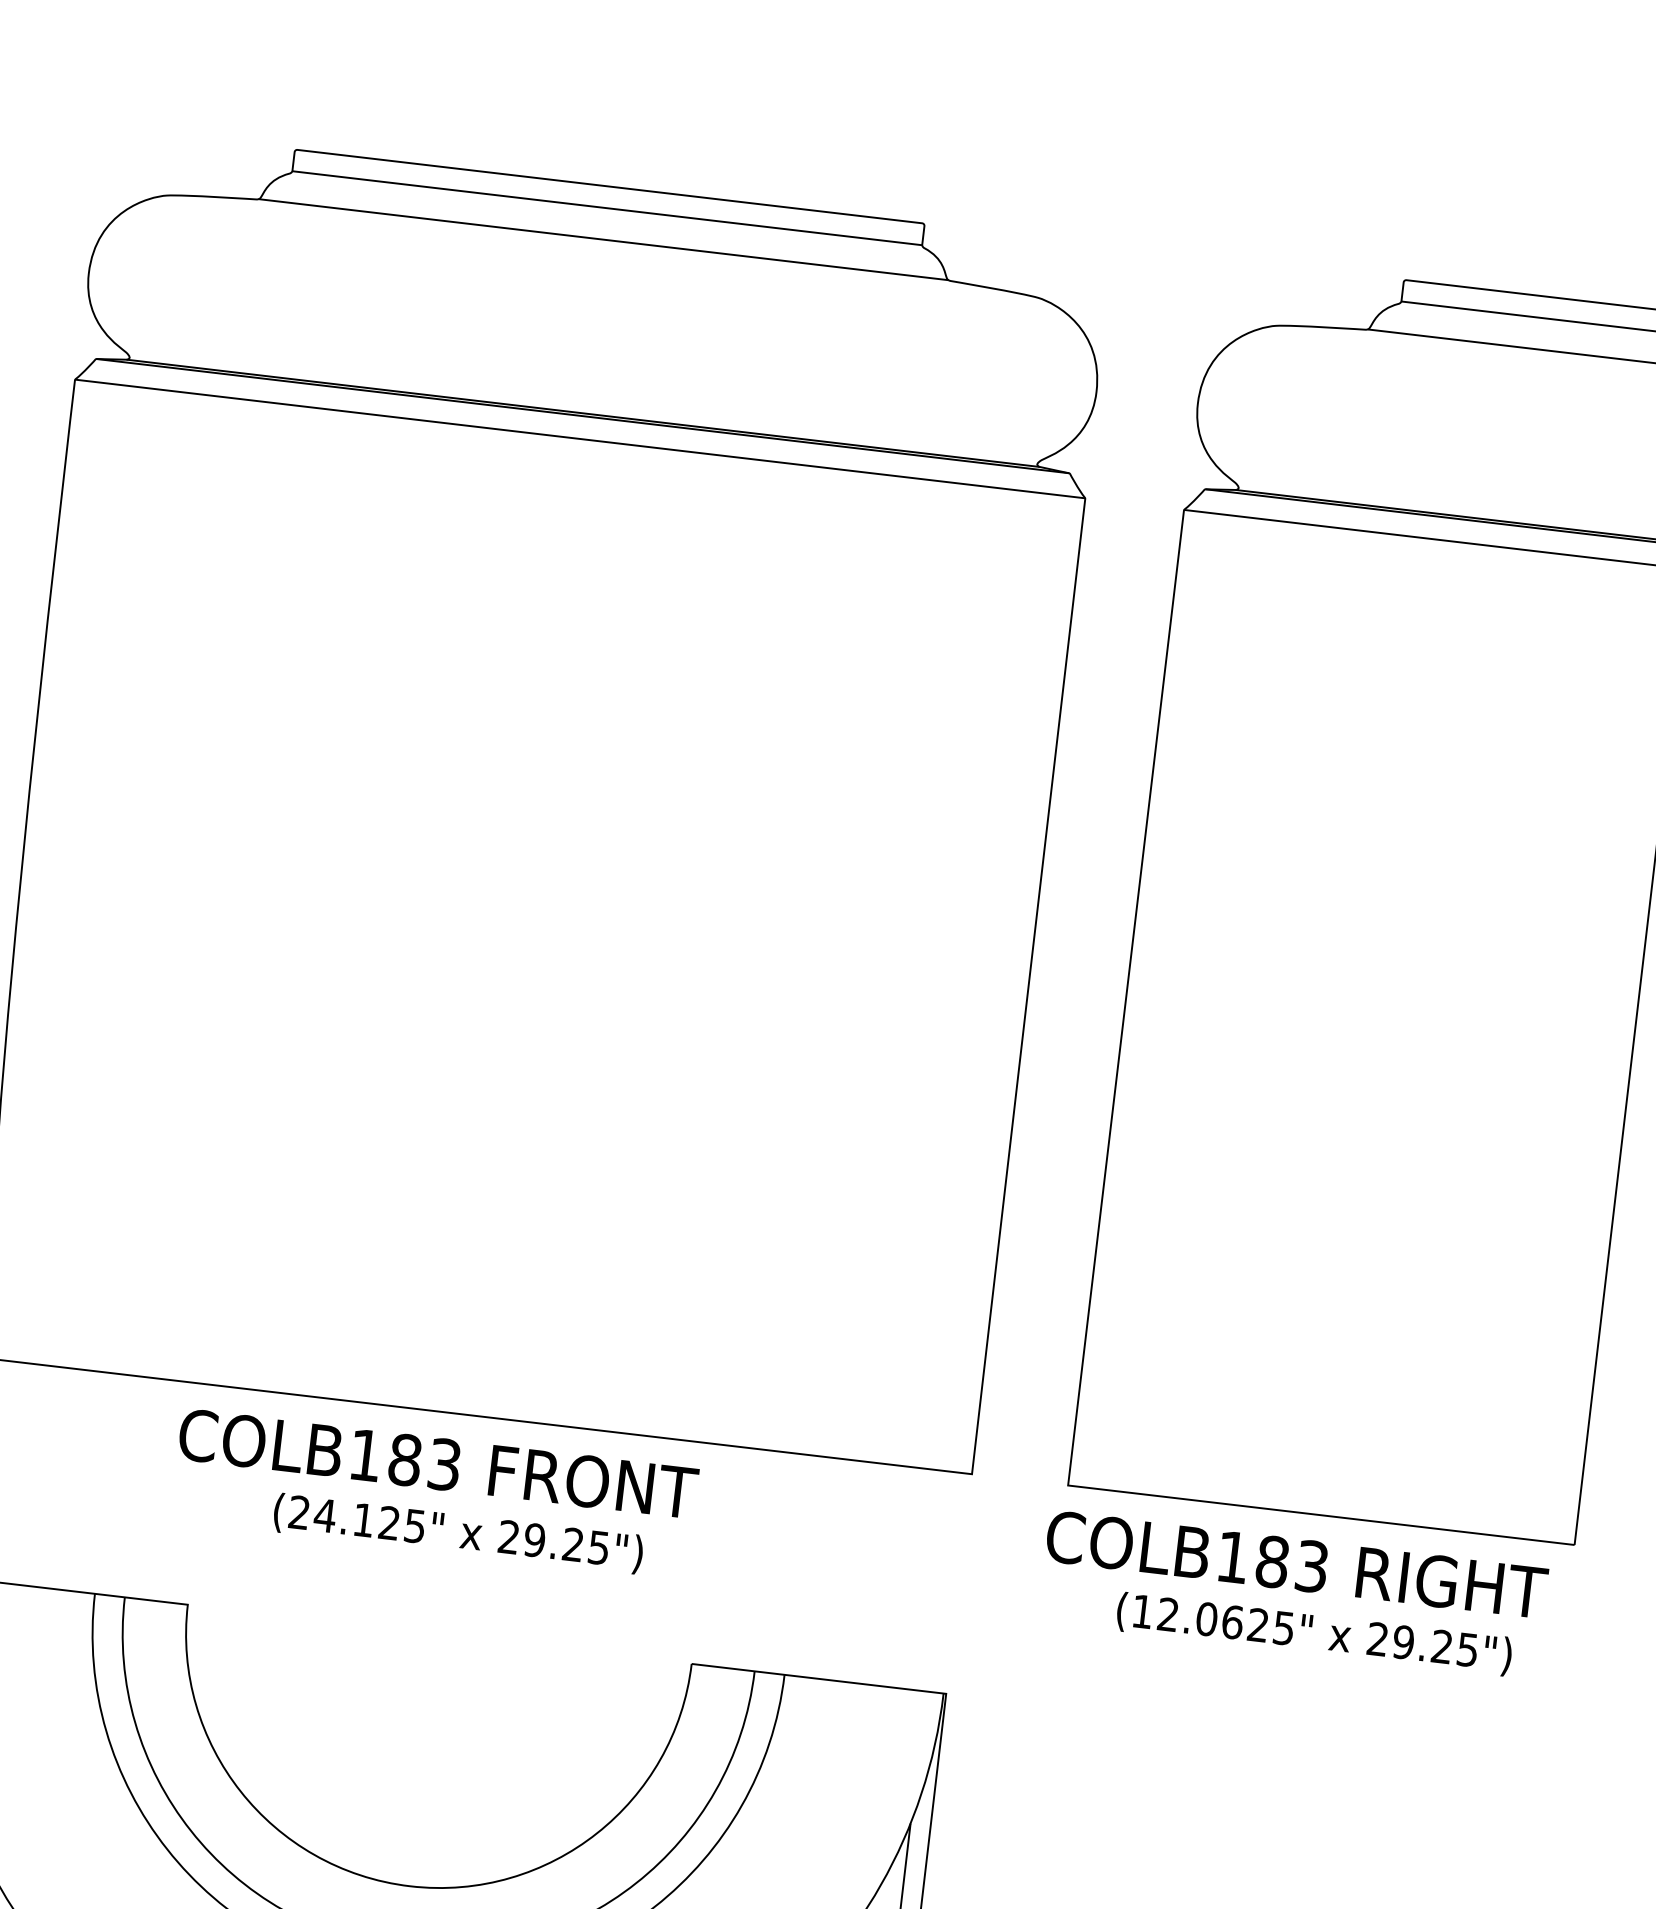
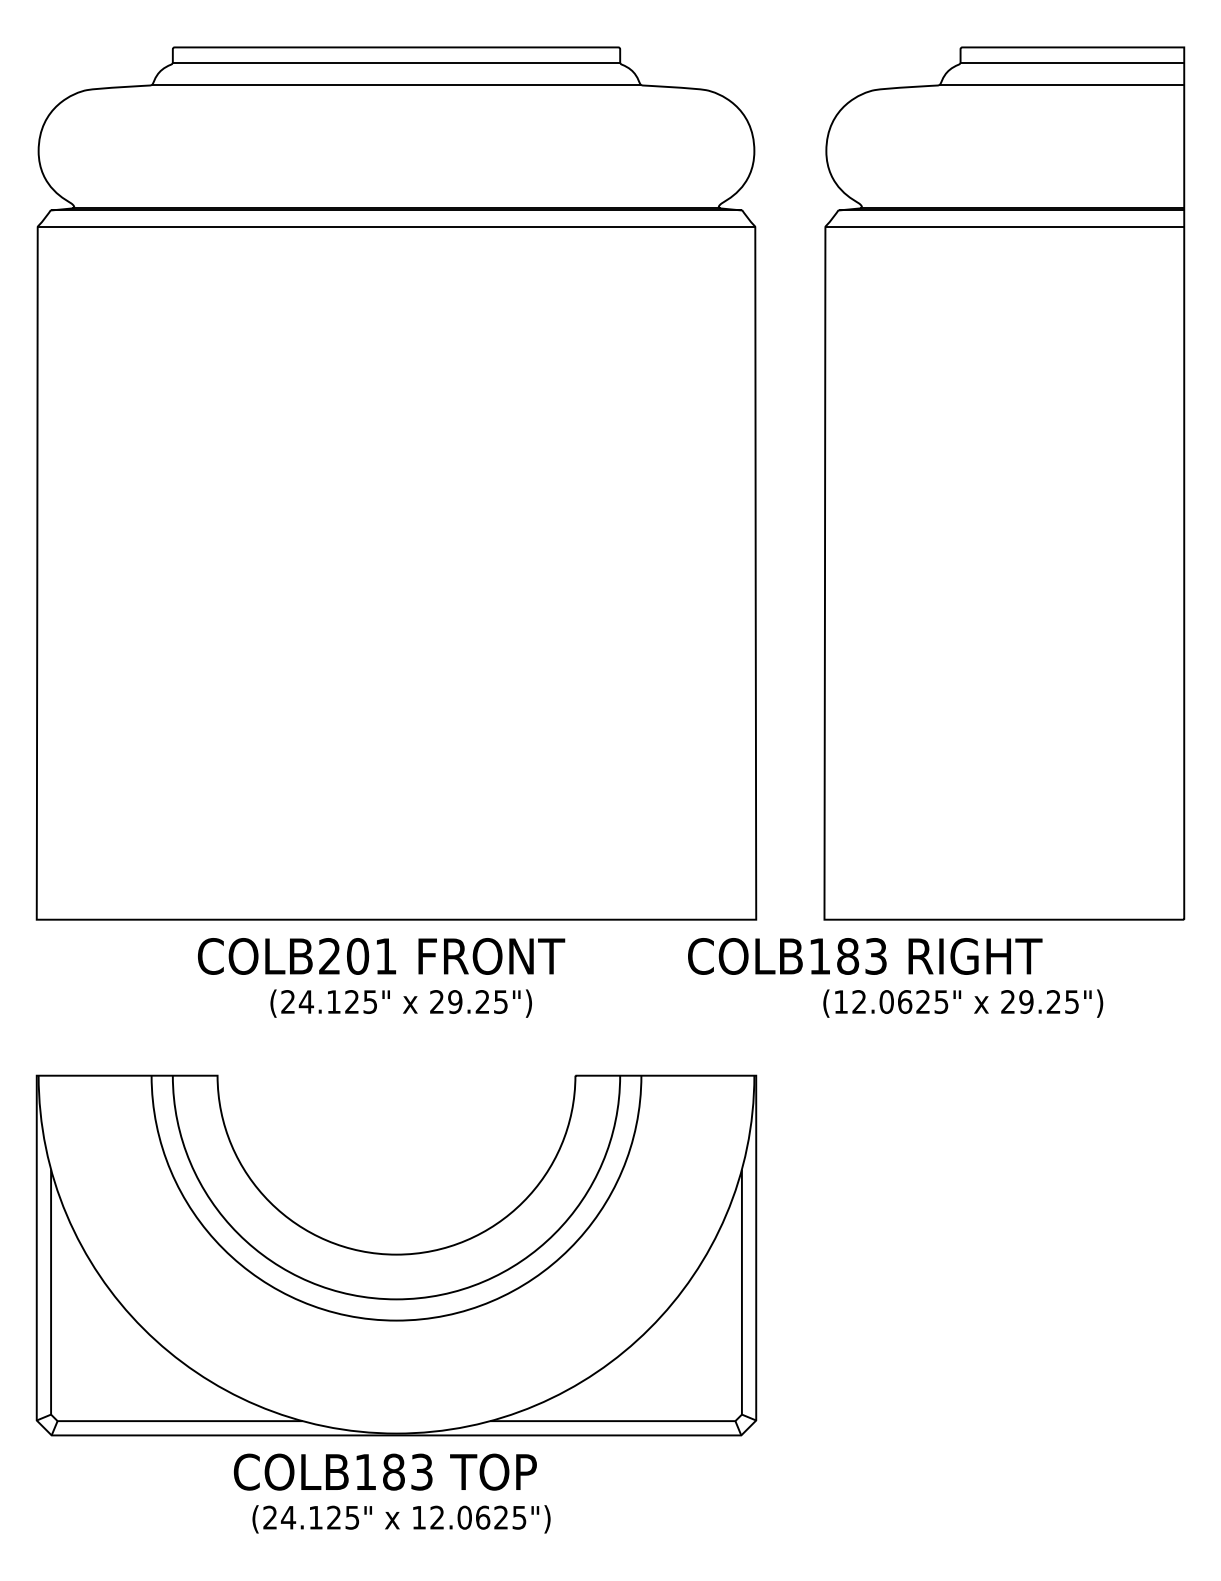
text: (404, 1460) -> (357, 956), COLB183 -> COLB201
text: (1297, 1564) -> (865, 956), moved
text: (1314, 1634) -> (963, 1003), moved

